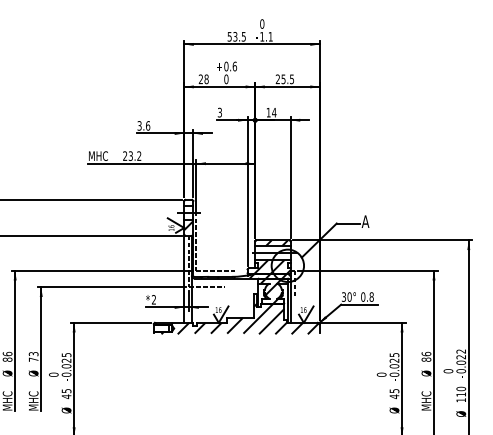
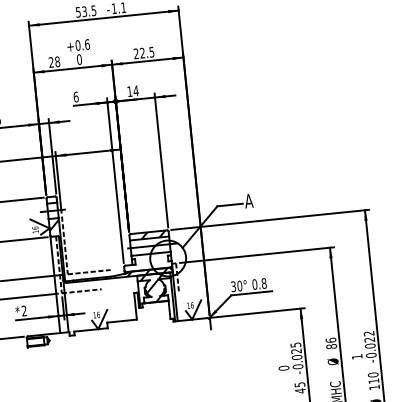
text: (283, 79) -> (142, 53), 25.5 -> 22.5
text: (219, 112) -> (75, 96), 3 -> 6
hatch: (272, 267) -> (151, 262), removed
hatch: (236, 318) -> (117, 322), removed
text: (448, 371) -> (357, 357), 0 -> 1

